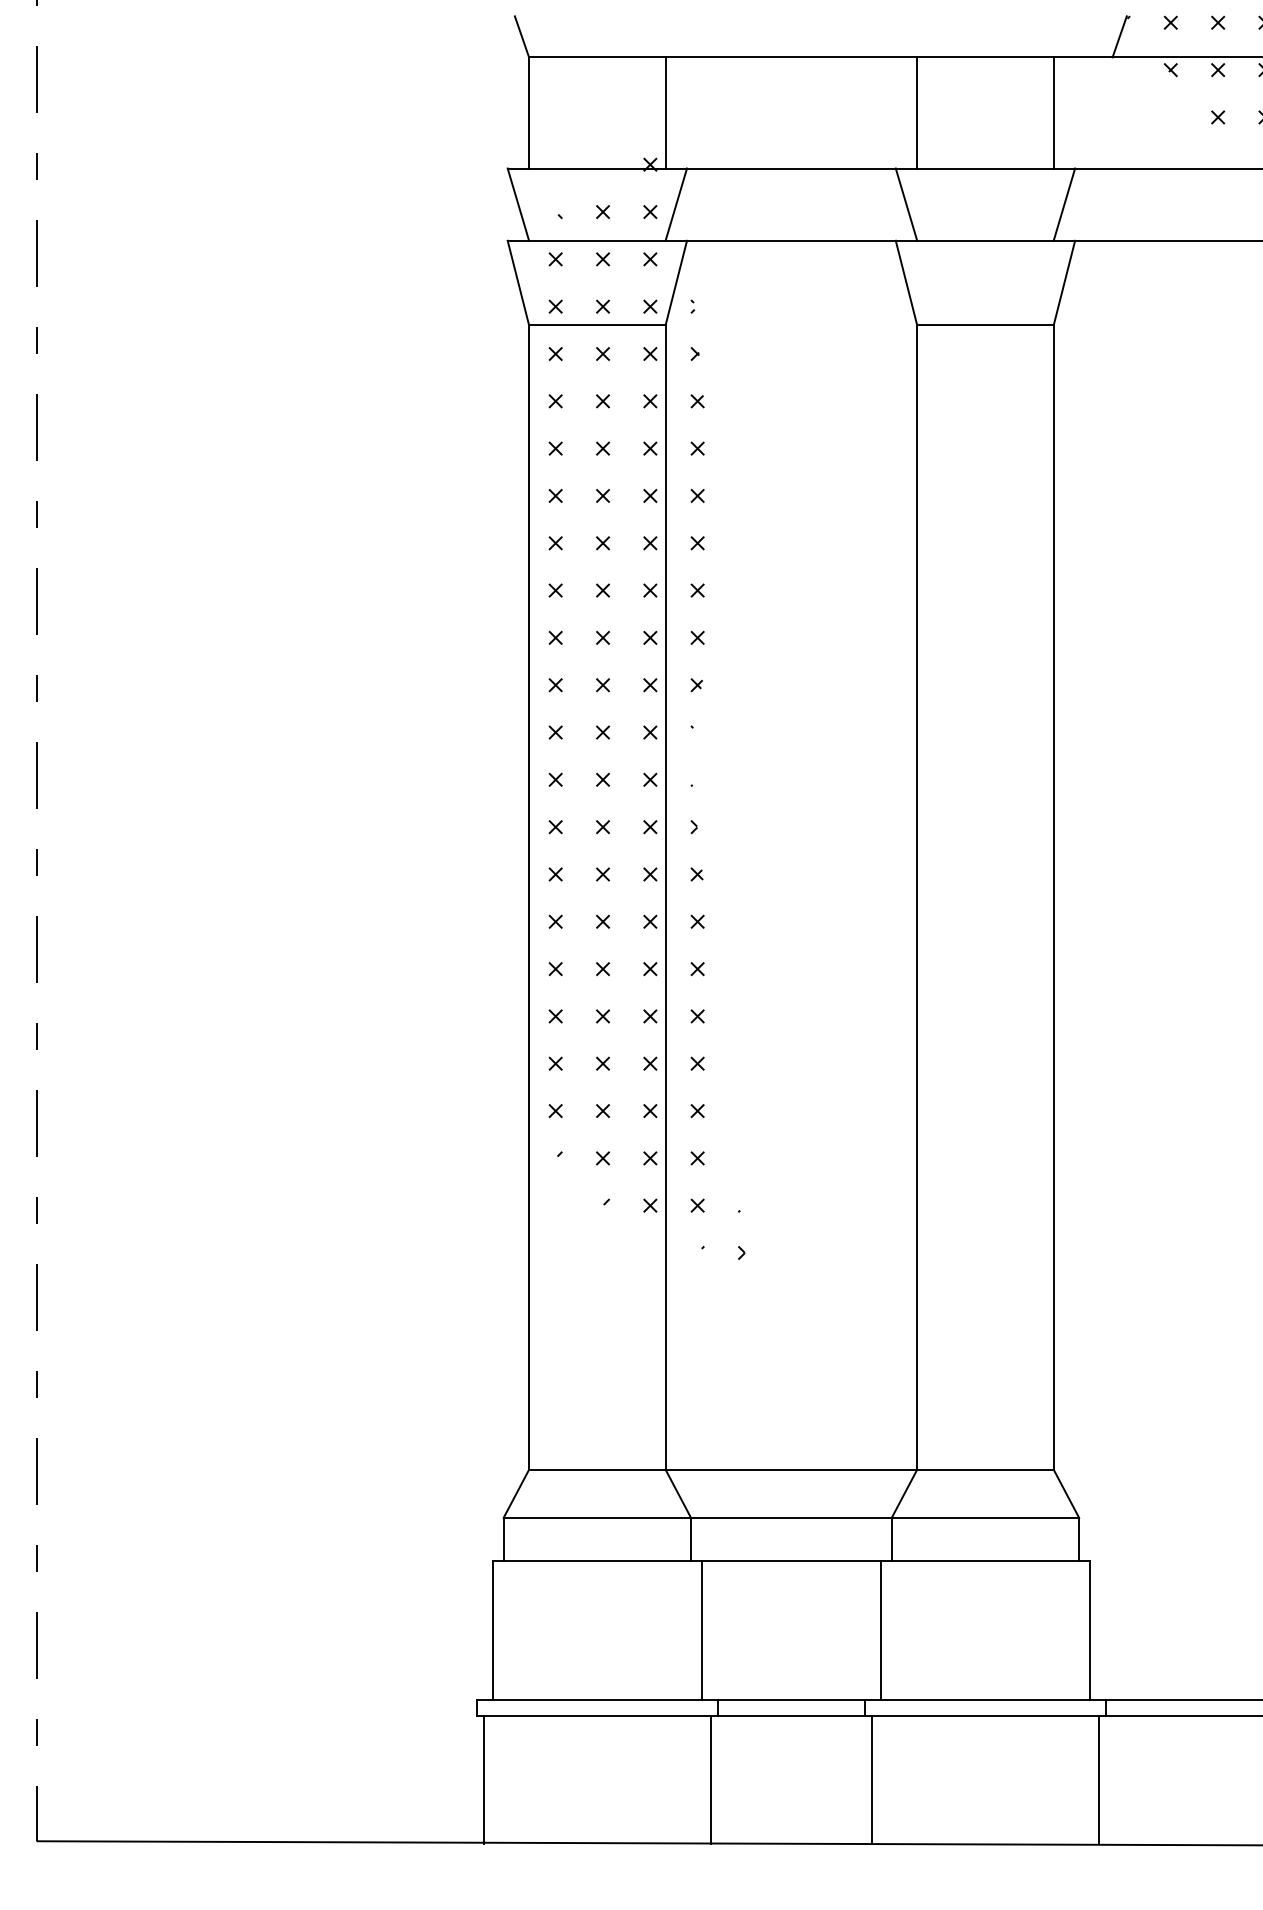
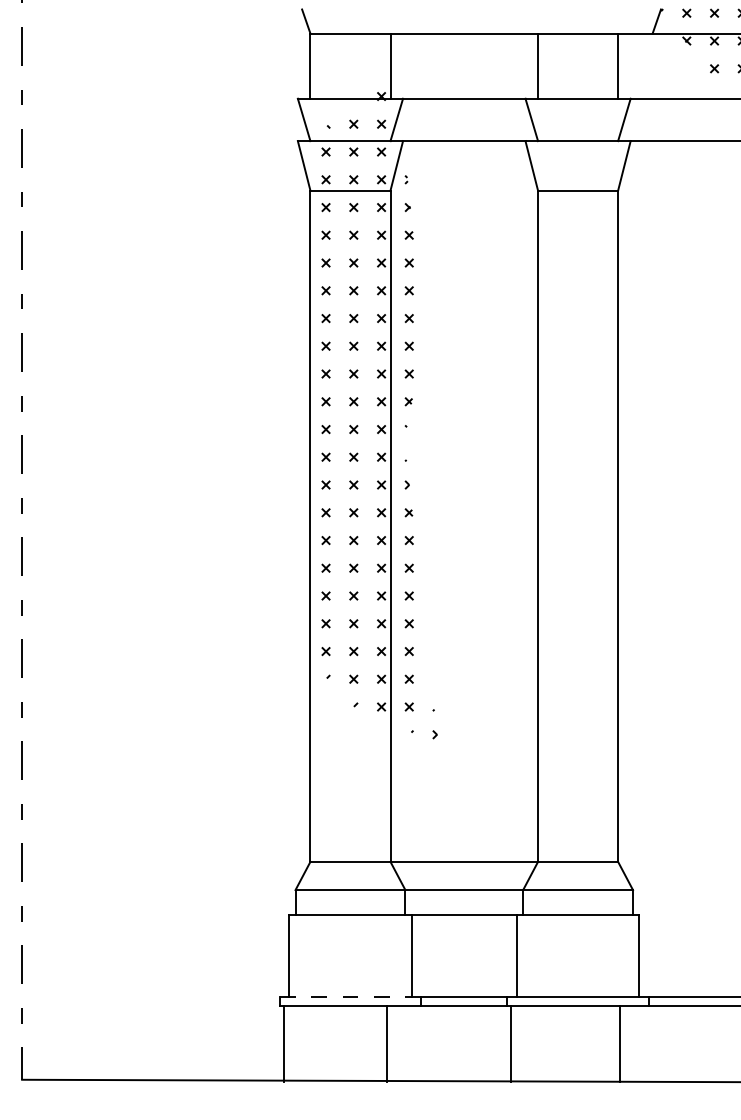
line: (597, 1699) -> (350, 996), solid -> dashed
line: (711, 1779) -> (387, 1043), moved
line: (1098, 1779) -> (619, 1043), moved

